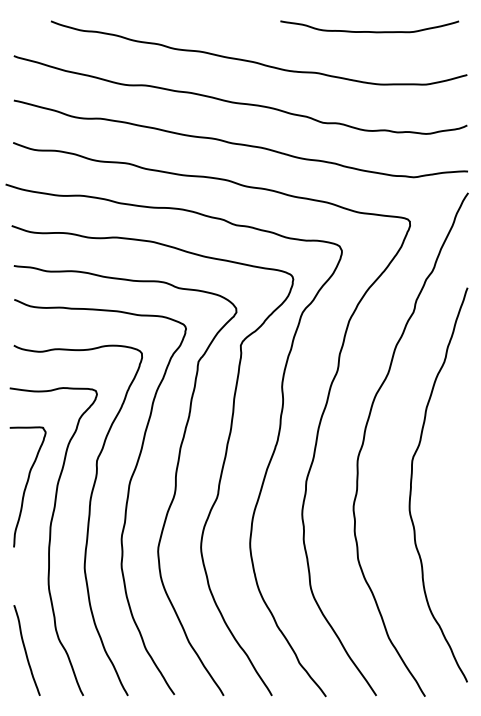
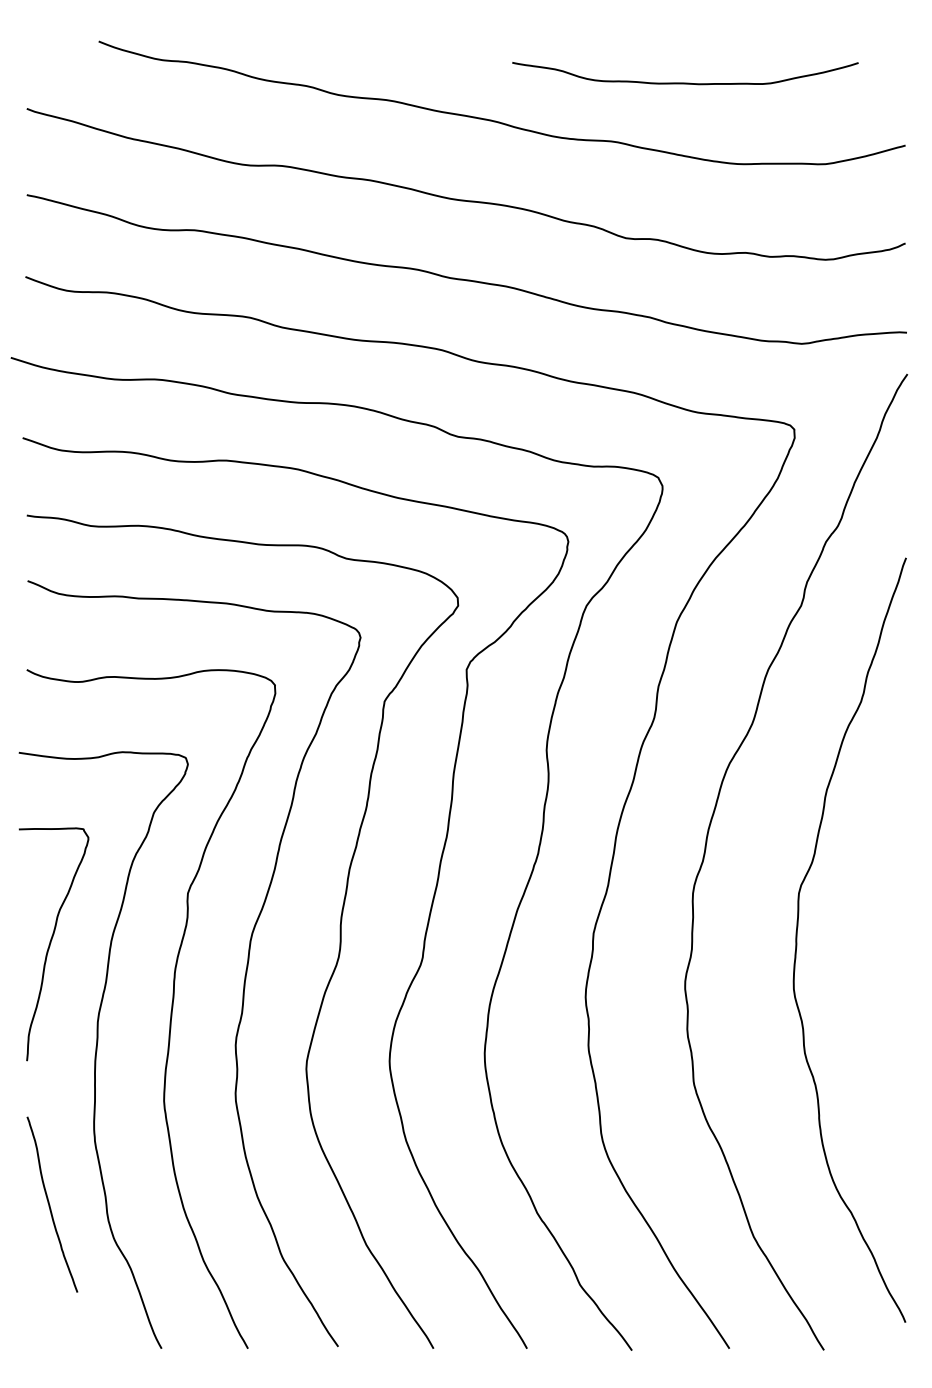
curve: (369, 31) -> (684, 82), moved
curve: (26, 650) -> (51, 1204), moved

